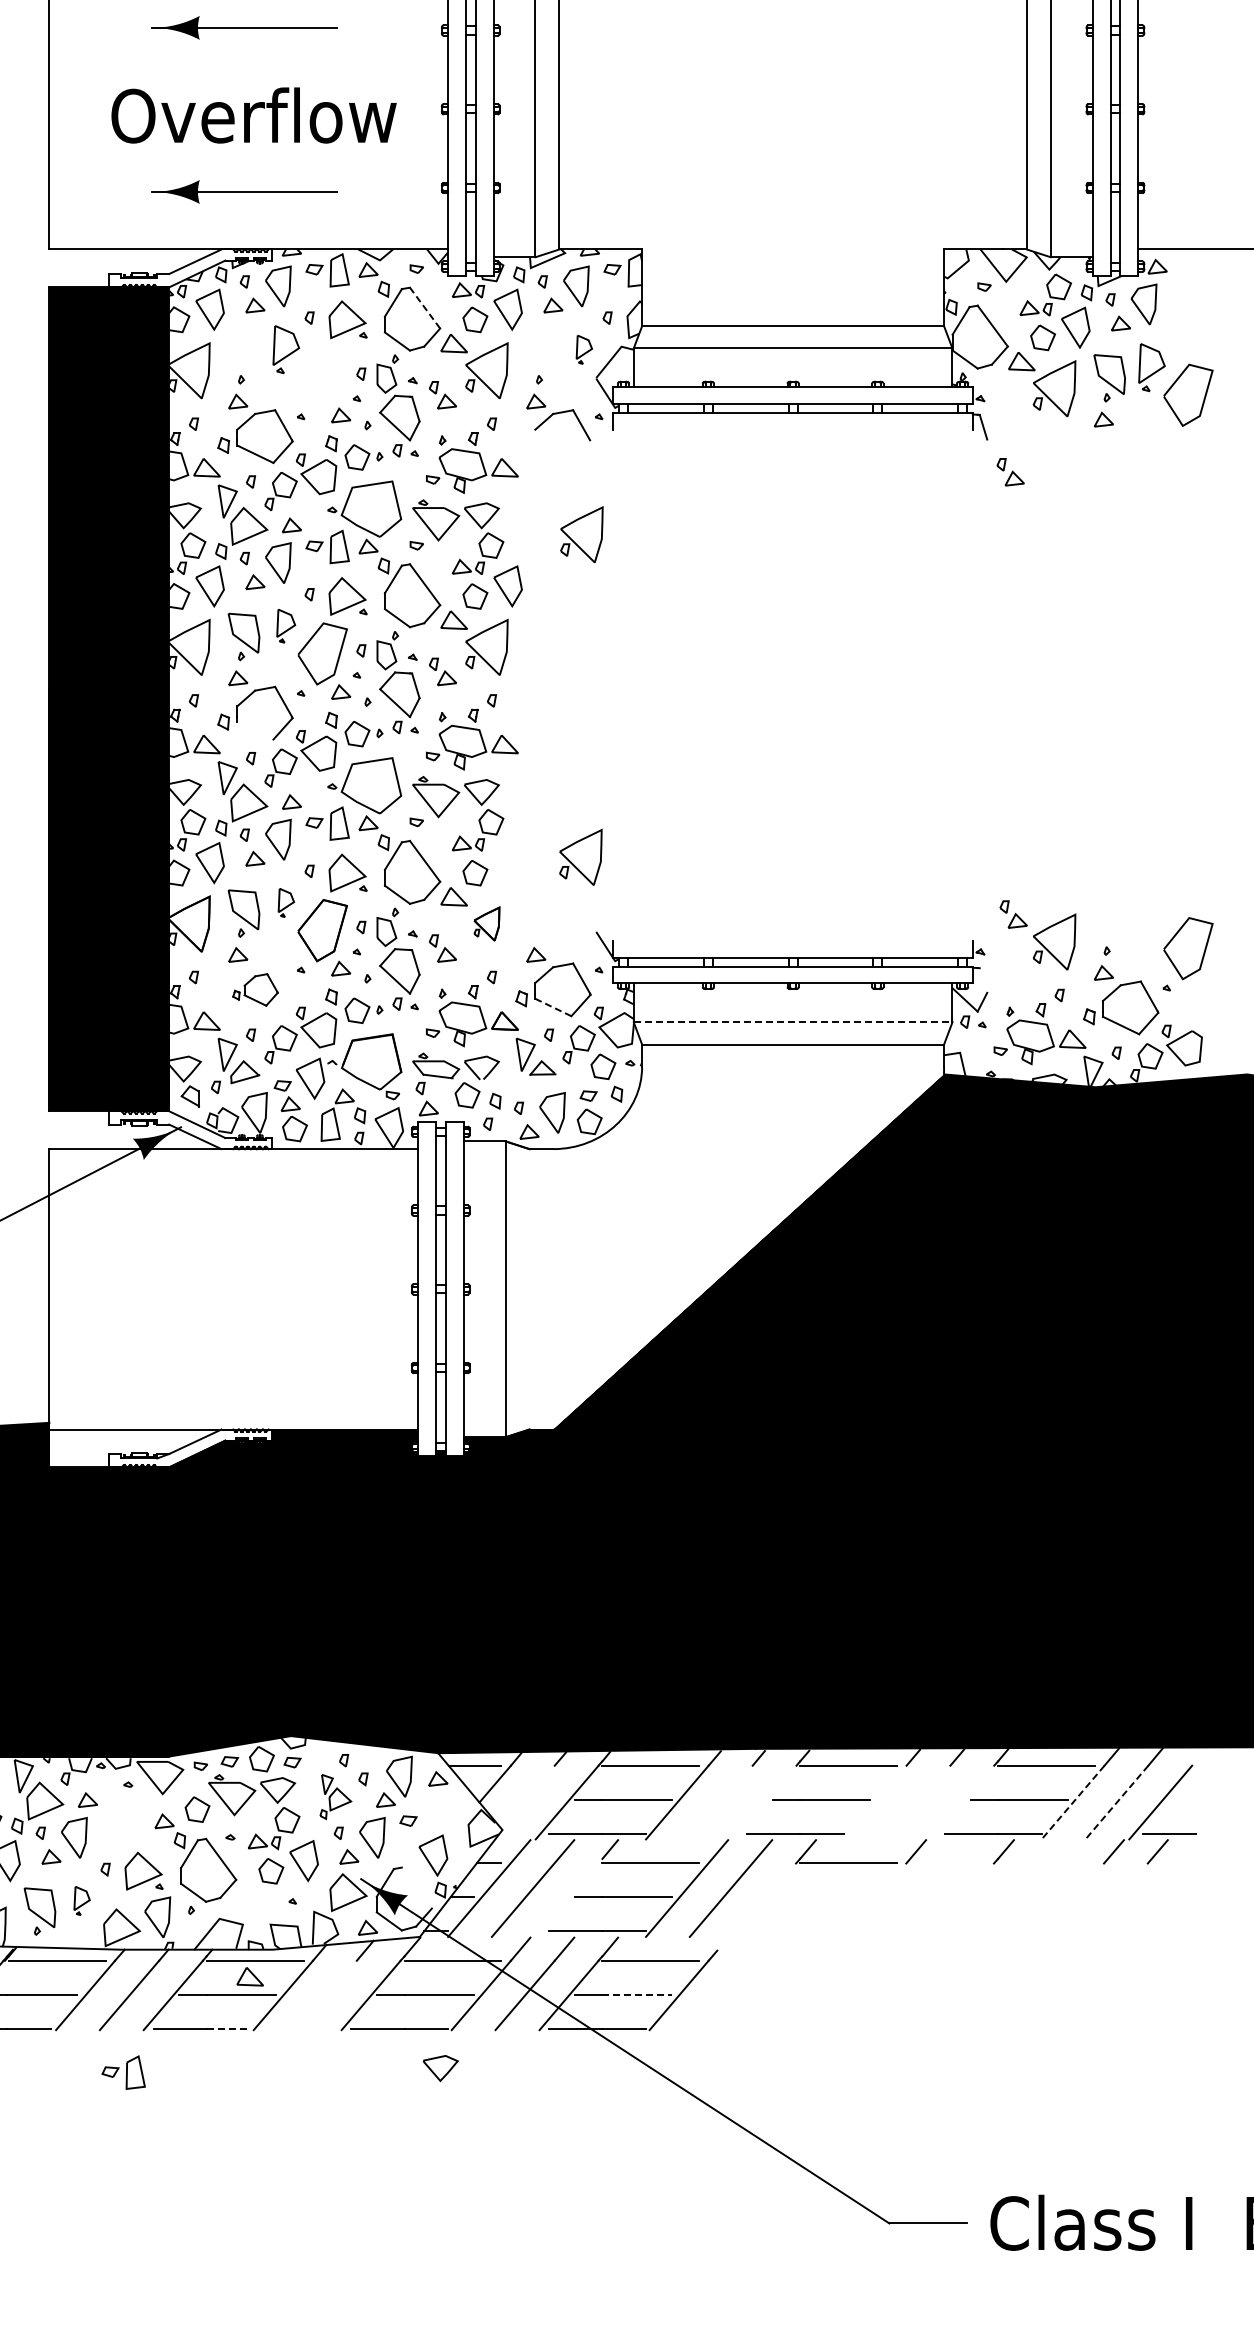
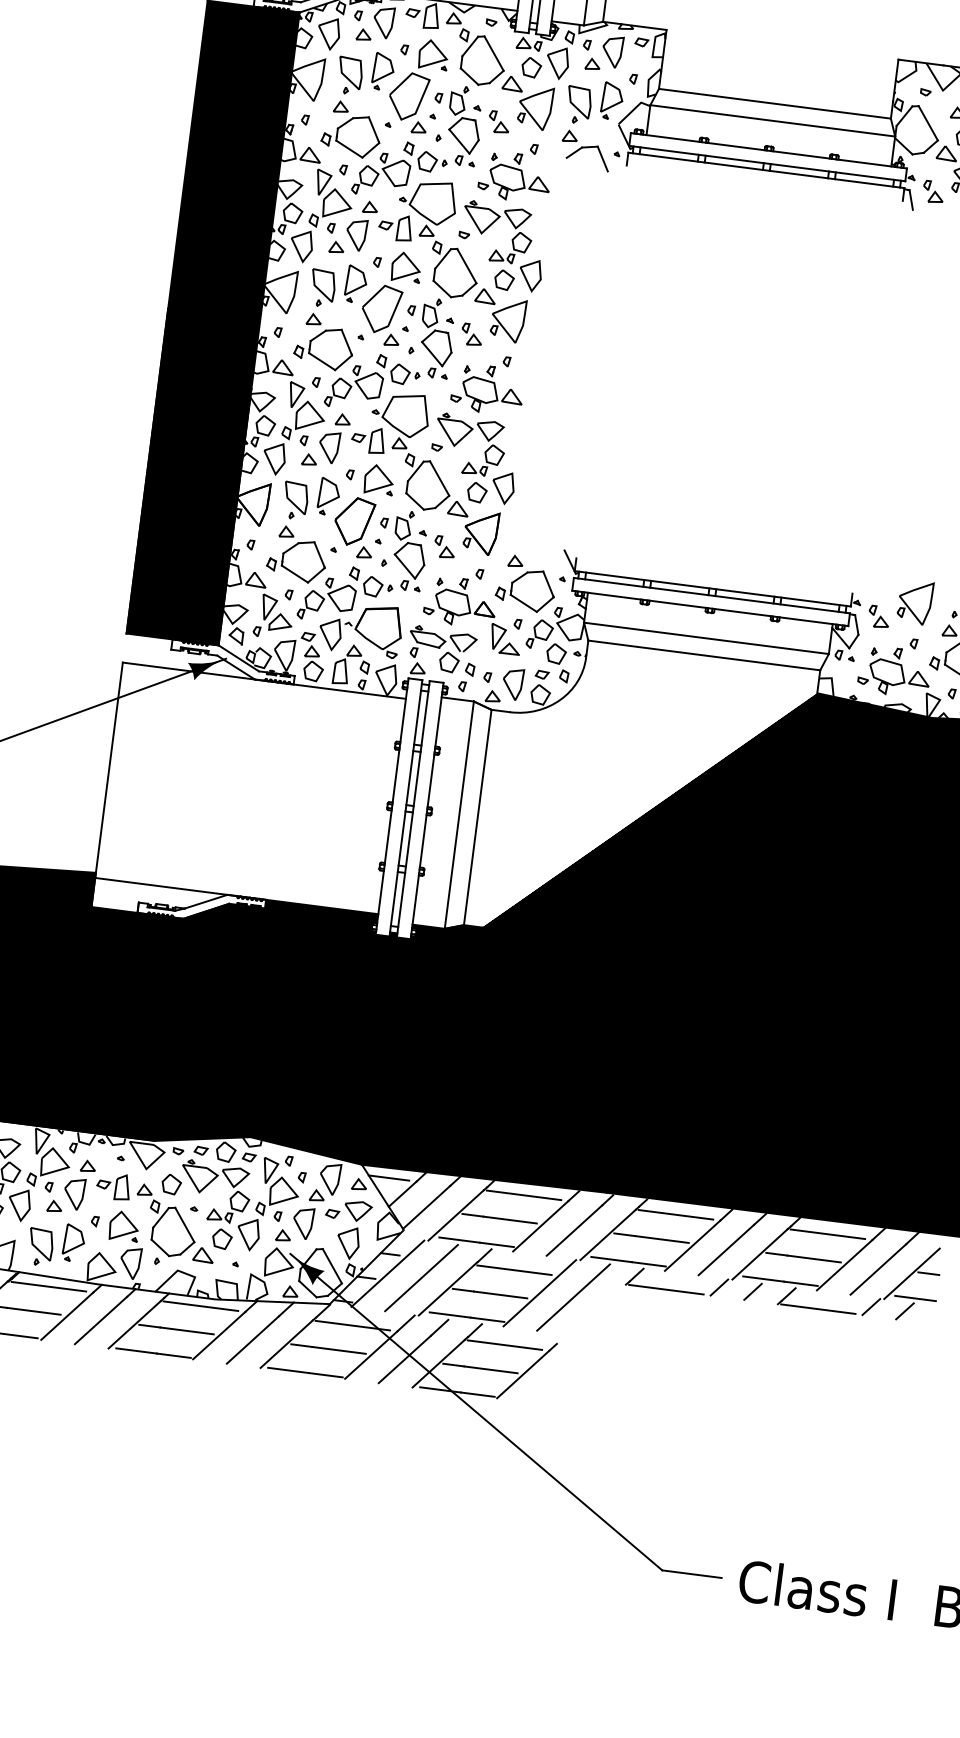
line: (424, 307) -> (493, 53), dashed -> solid
part: (584, 349) -> (612, 101), size x1.67
part: (243, 356) -> (349, 72), added
part: (541, 356) -> (578, 102), added
curve: (337, 381) -> (419, 101), added
part: (1010, 472) -> (933, 192), moved
part: (581, 534) -> (591, 242), removed
part: (285, 625) -> (355, 283), size x1.43
line: (255, 730) -> (322, 361), added
part: (580, 856) -> (559, 490), removed
part: (507, 863) -> (502, 488), added
part: (286, 902) -> (329, 496), size x1.67
part: (1013, 914) -> (878, 616), moved
part: (486, 923) -> (480, 532), size x1.67
line: (983, 980) -> (856, 624), added
part: (255, 989) -> (296, 560), size x1.67
line: (553, 1007) -> (523, 603), dashed -> solid
line: (793, 1022) -> (706, 638), dashed -> solid
line: (529, 1289) -> (477, 817), added
part: (335, 1796) -> (278, 1187), size x1.67
line: (527, 1796) -> (426, 1206), added
line: (1181, 1799) -> (928, 1273), added
line: (720, 1802) -> (573, 1230), added
line: (764, 1802) -> (607, 1234), added
line: (874, 1802) -> (692, 1245), added
line: (918, 1802) -> (726, 1249), added
line: (962, 1802) -> (759, 1254), added
line: (1072, 1802) -> (844, 1265), dashed -> solid
line: (1116, 1802) -> (878, 1269), dashed -> solid
line: (959, 1851) -> (752, 1291), added
line: (1046, 1863) -> (818, 1309), added
line: (416, 1887) -> (332, 1265), added
line: (568, 1897) -> (447, 1288), added
part: (81, 1900) -> (73, 1242), size x1.67
part: (249, 1976) -> (203, 1254), moved
line: (637, 1994) -> (491, 1369), dashed -> solid
line: (326, 1995) -> (252, 1339), added
line: (229, 2028) -> (174, 1355), dashed -> solid
part: (123, 2072) -> (113, 1186), moved
curve: (435, 2073) -> (353, 1214), moved

